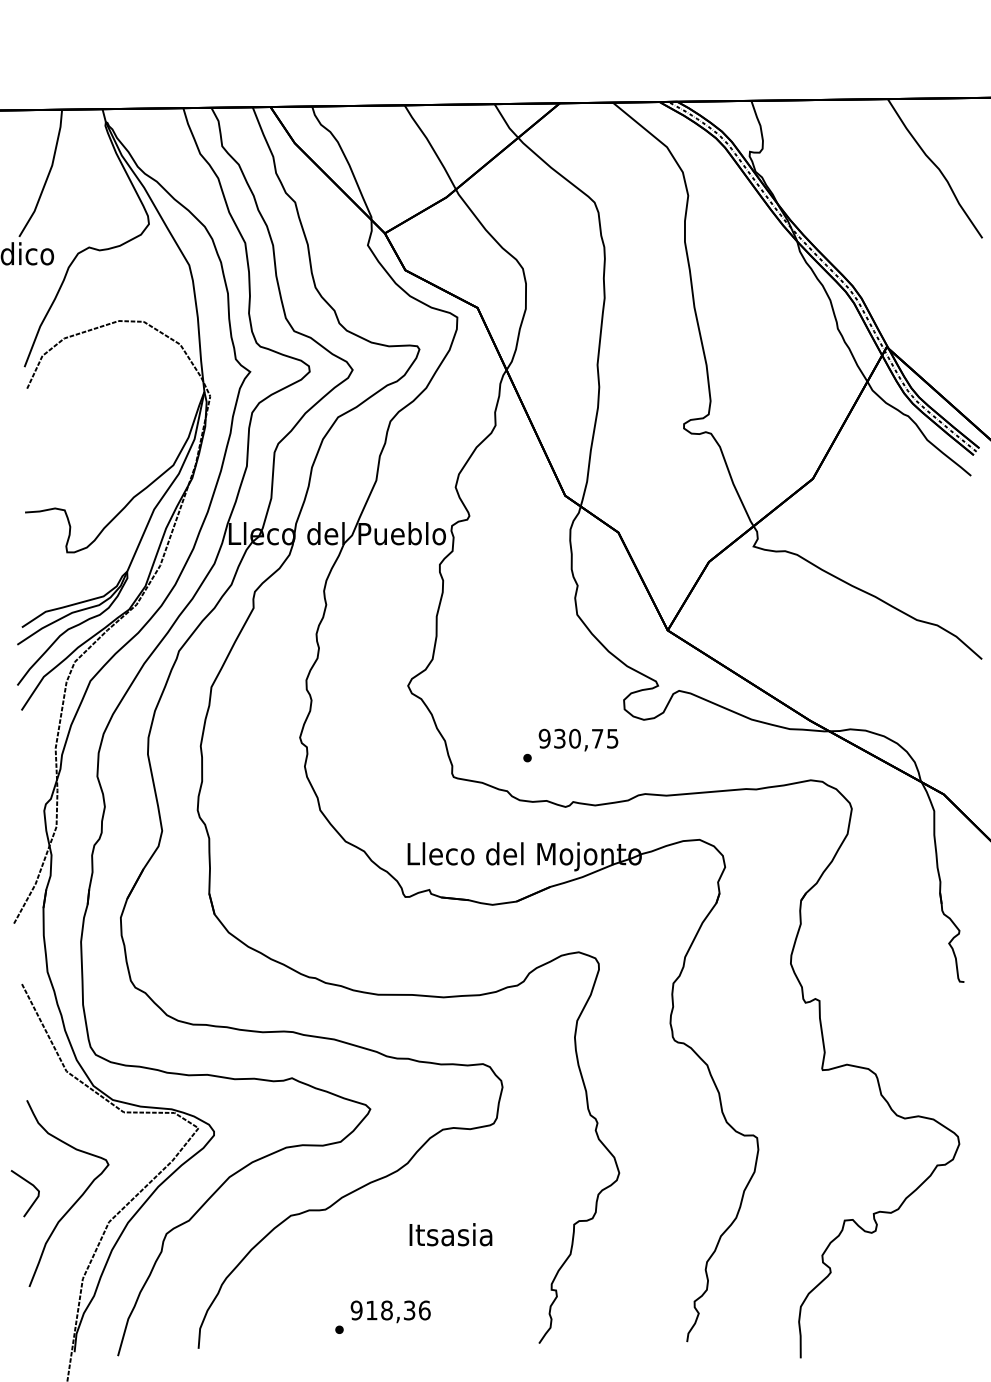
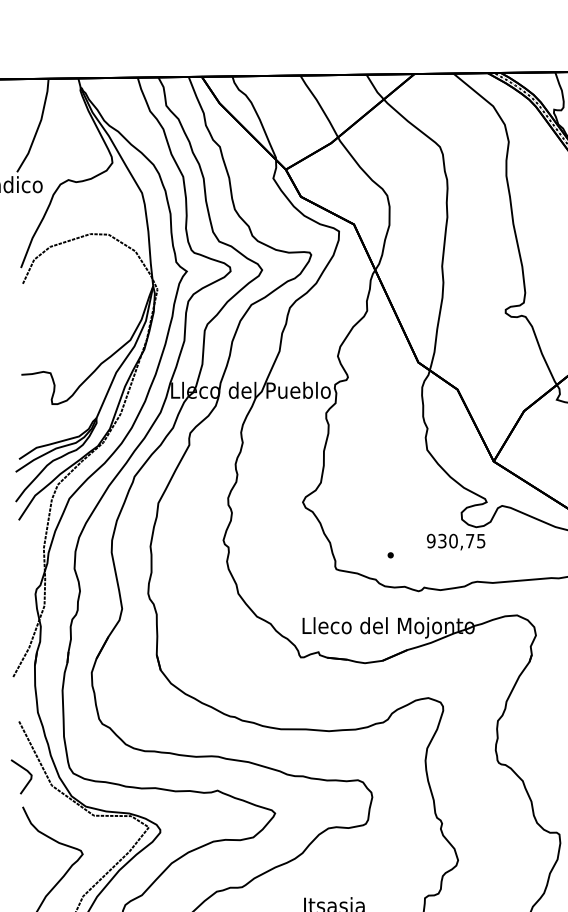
text: (578, 739) -> (456, 541), moved
line: (31, 1185) -> (26, 770), moved

